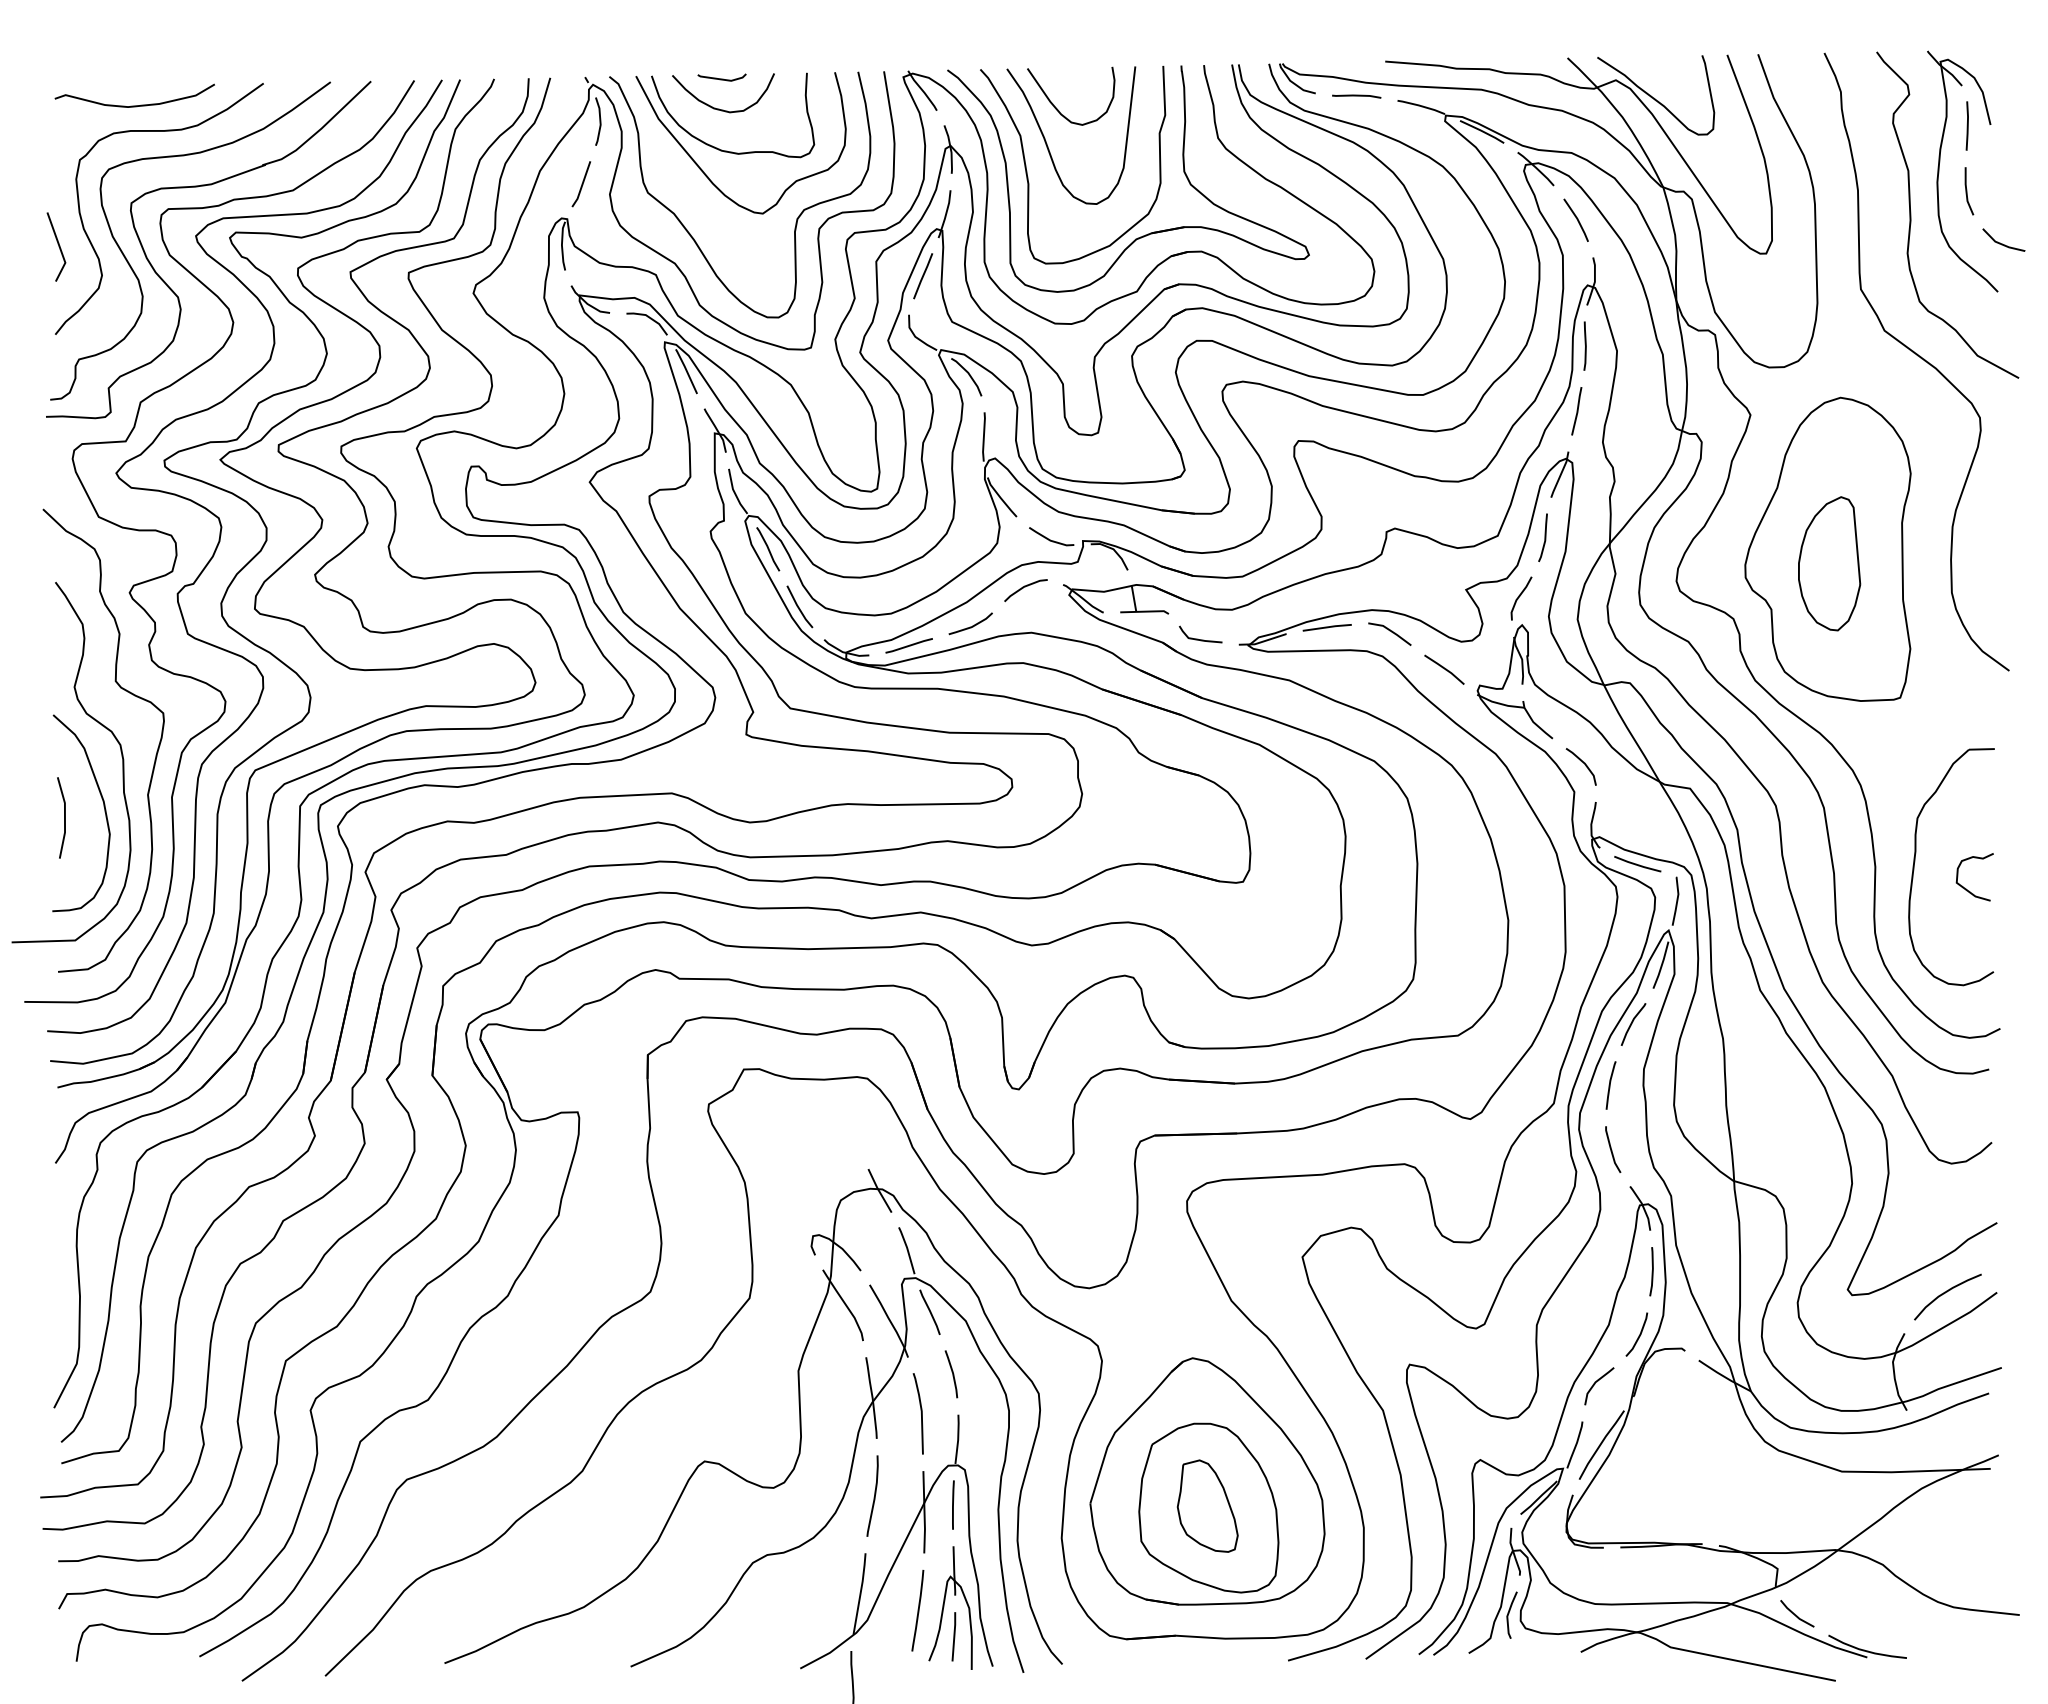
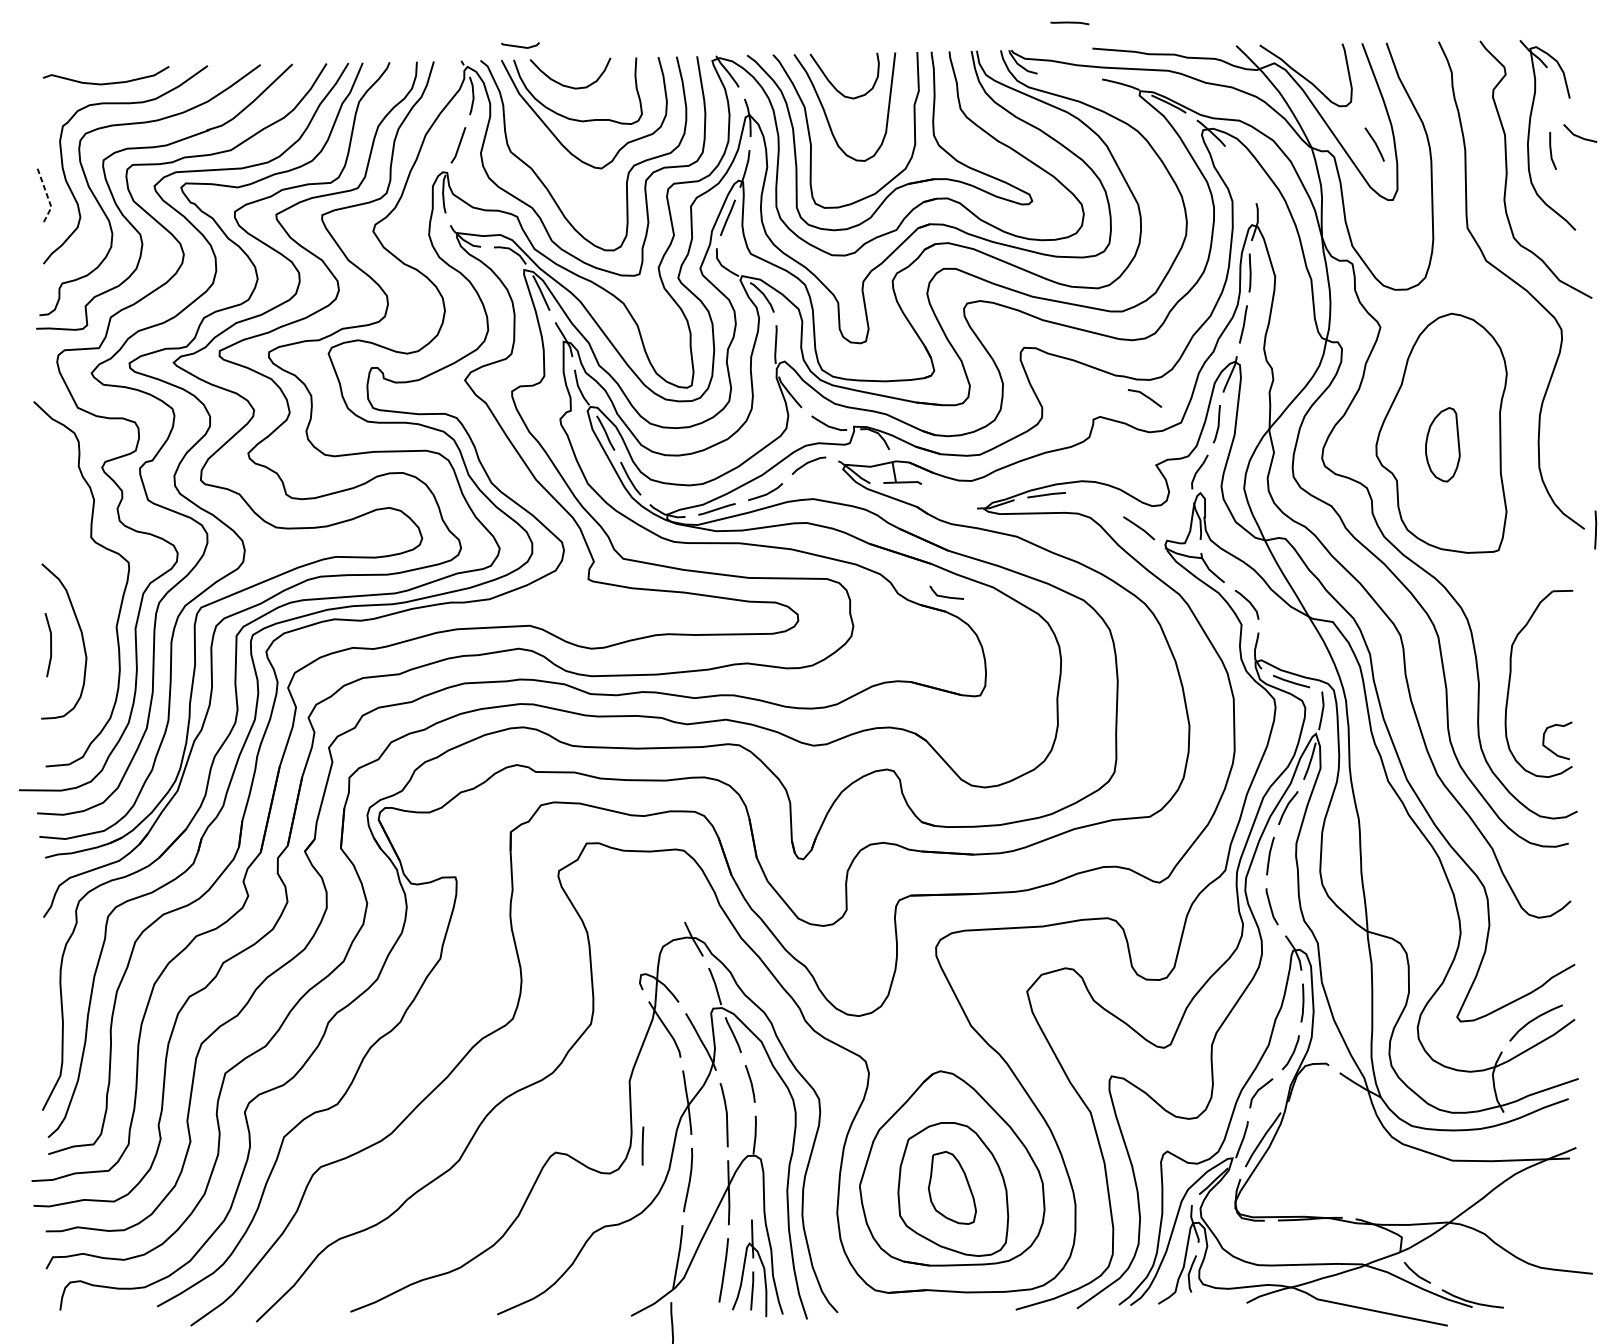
line: (721, 78) -> (520, 46), moved
line: (1356, 96) -> (1069, 23), moved
line: (1966, 125) -> (1595, 529), moved
line: (1576, 219) -> (1374, 143), moved
curve: (2002, 243) -> (1579, 136), moved
line: (60, 247) -> (47, 195), solid -> dashed
part: (1829, 563) -> (1442, 444), size x0.7
curve: (1389, 631) -> (1144, 396), moved
curve: (1198, 638) -> (945, 595), moved
curve: (99, 724) -> (78, 571), removed
curve: (1966, 888) -> (1550, 749), moved
line: (953, 1504) -> (643, 1145), moved

